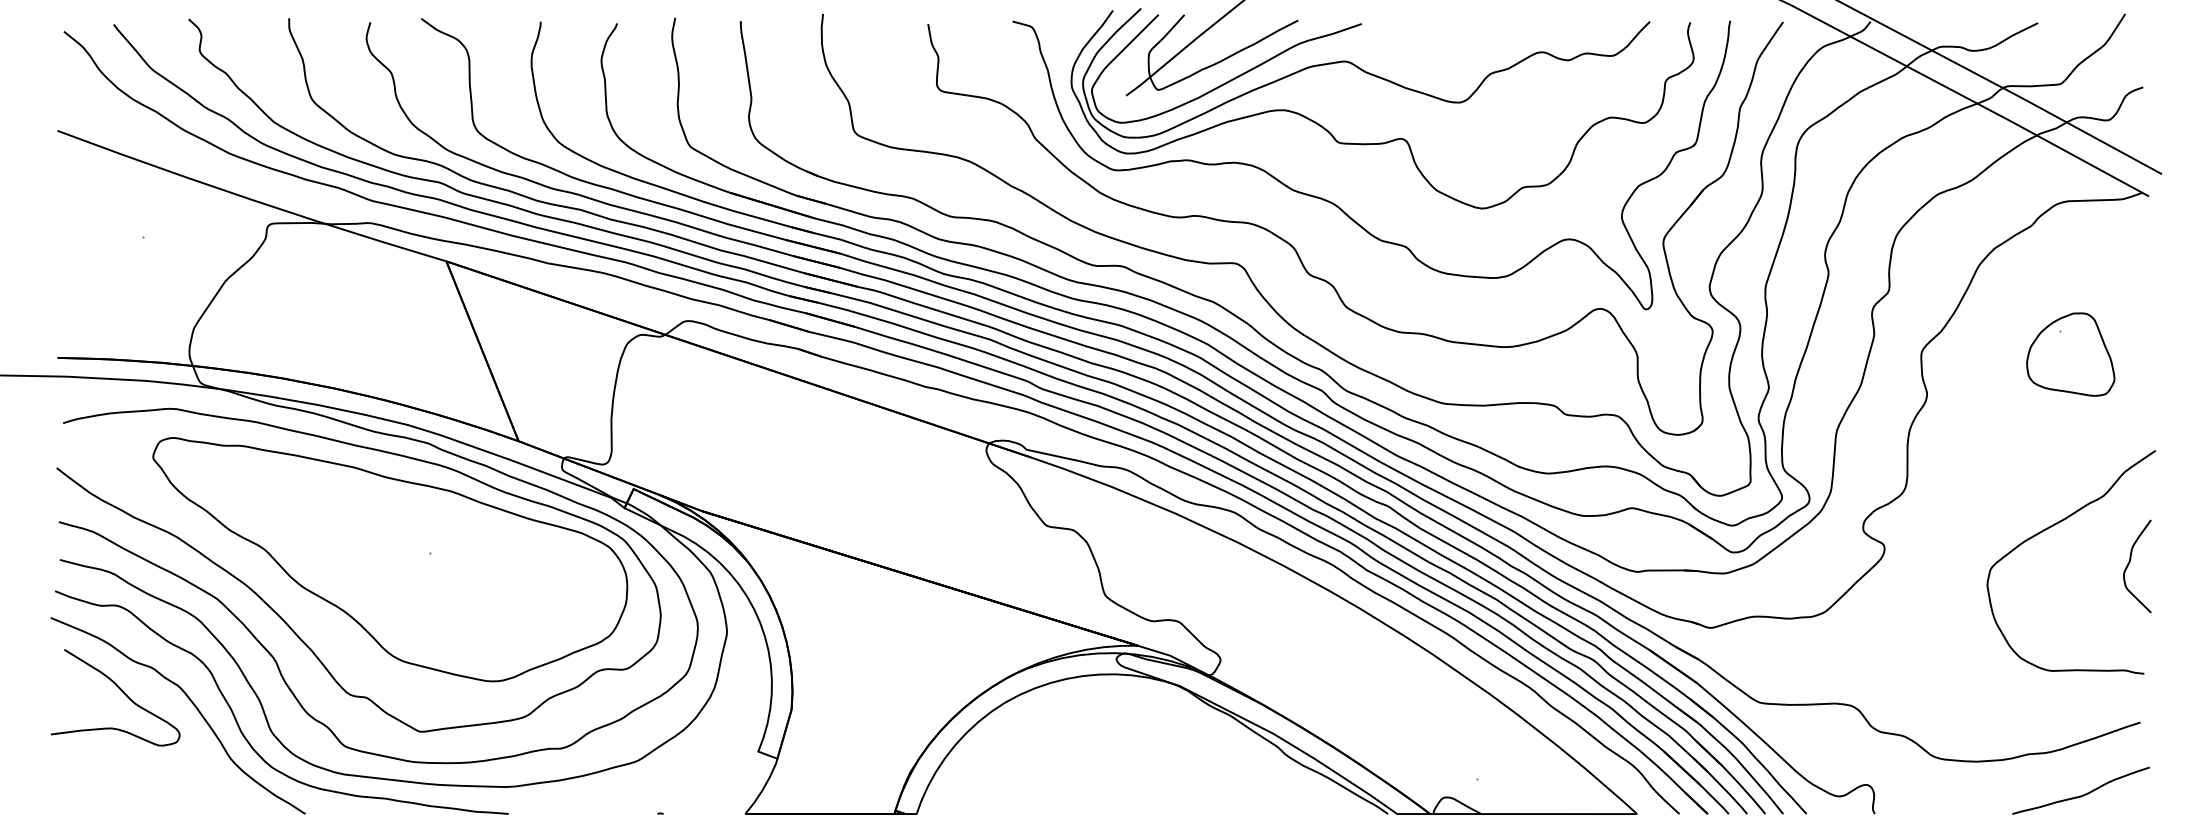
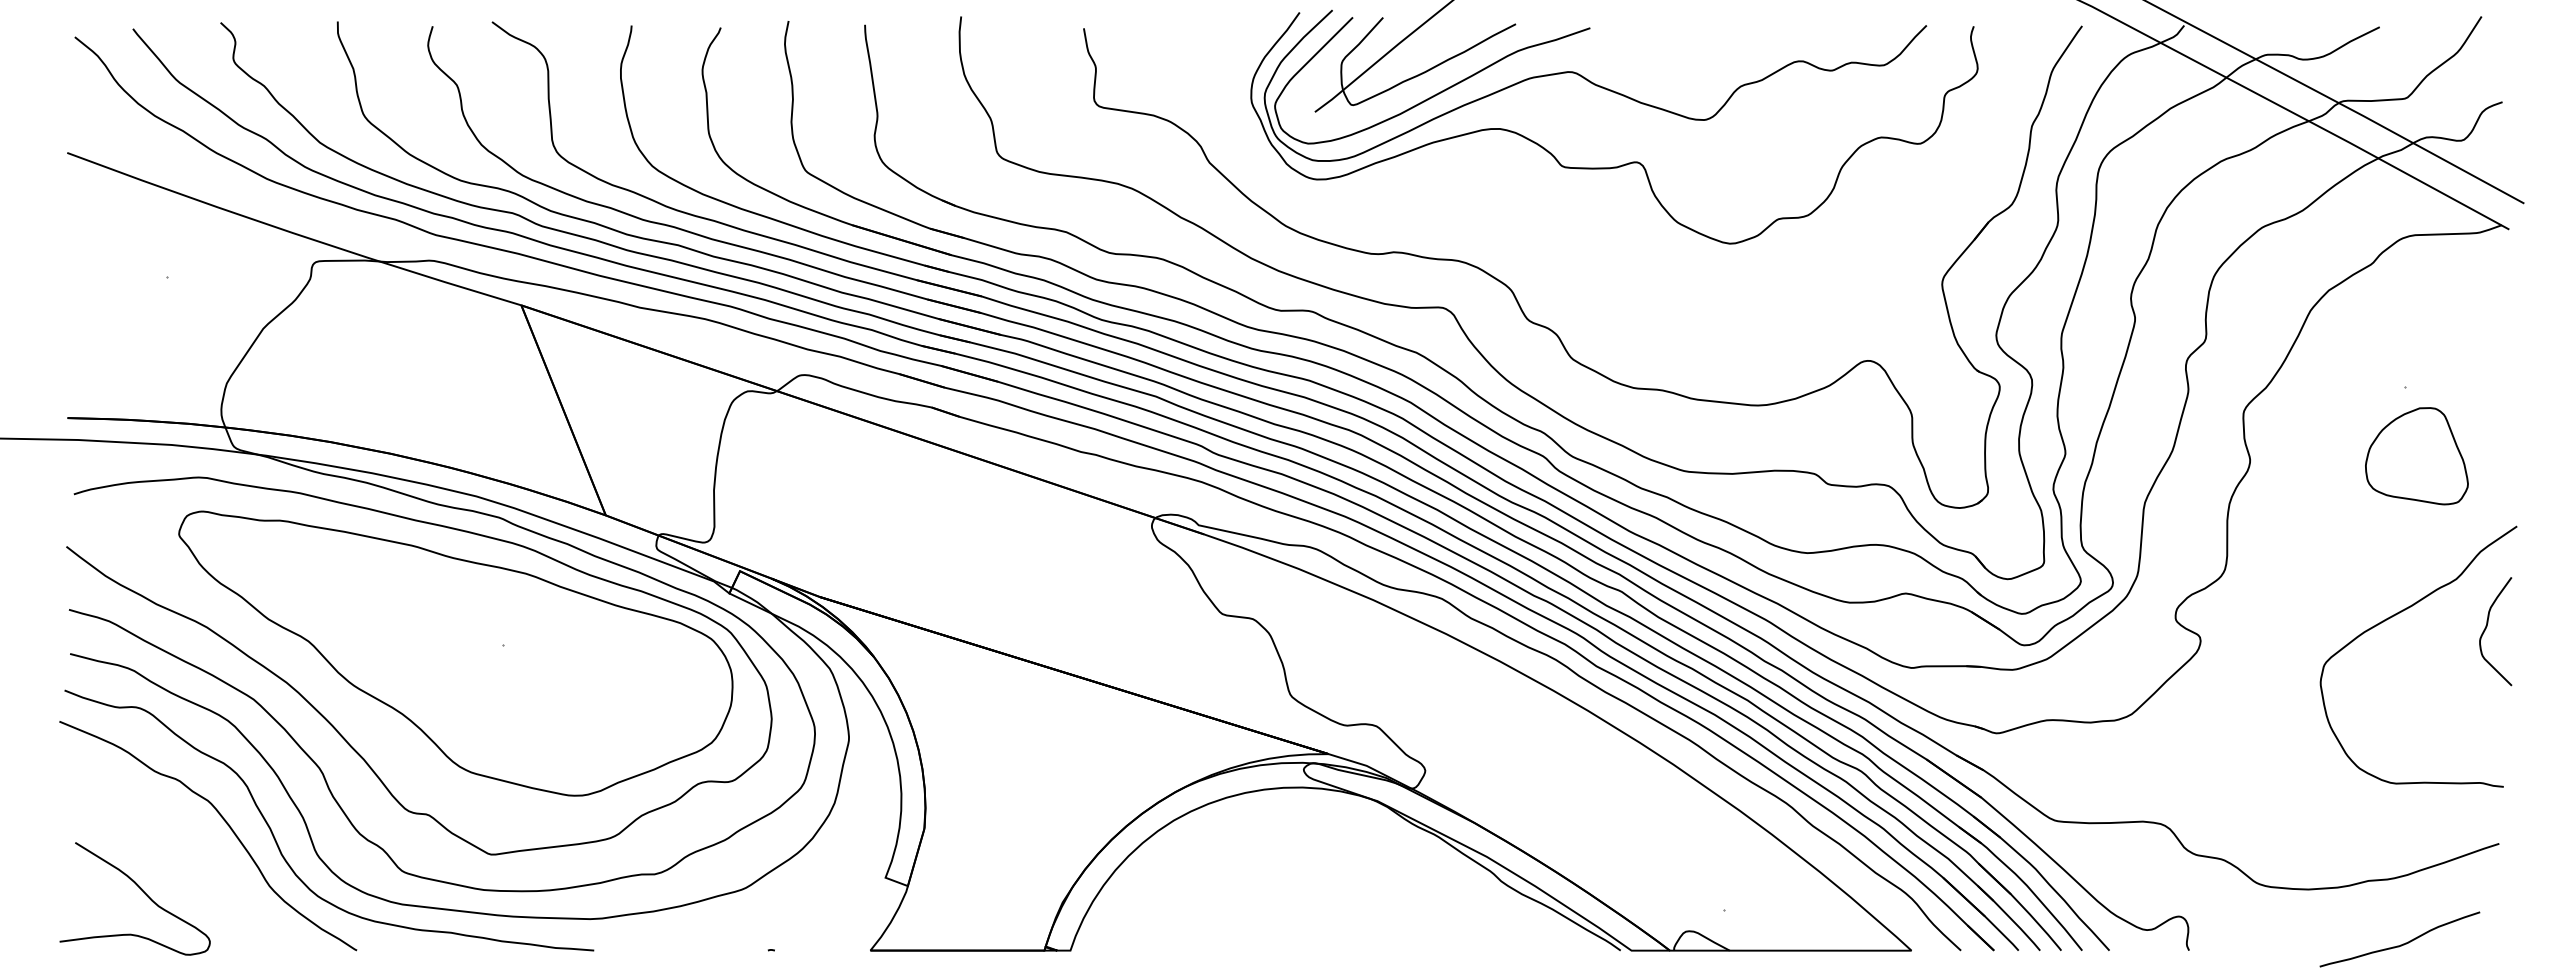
part: (1338, 205) -> (1562, 240), removed
part: (2070, 354) -> (2416, 456), moved
curve: (2129, 564) -> (2486, 629), moved
curve: (121, 690) -> (141, 890), moved
curve: (2081, 795) -> (2400, 944), moved

